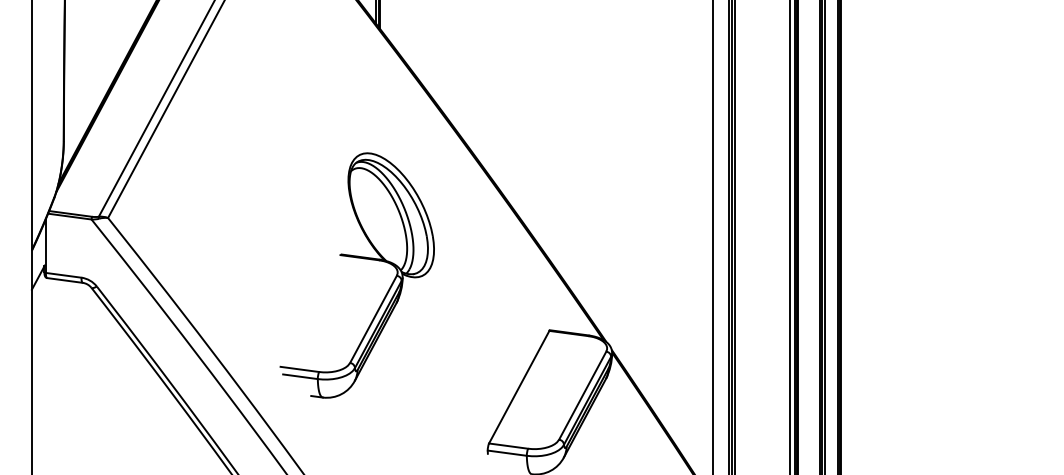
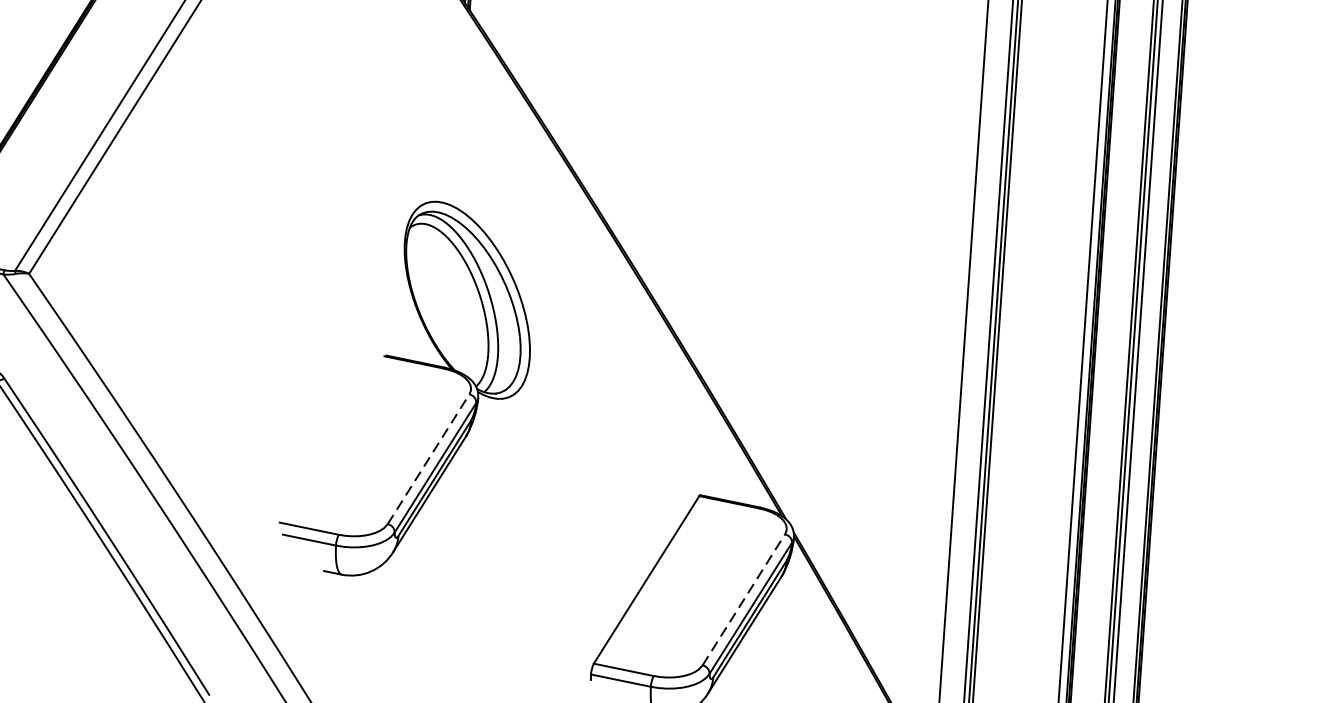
line: (373, 318) -> (428, 457), solid -> dashed
line: (582, 395) -> (743, 599), solid -> dashed

